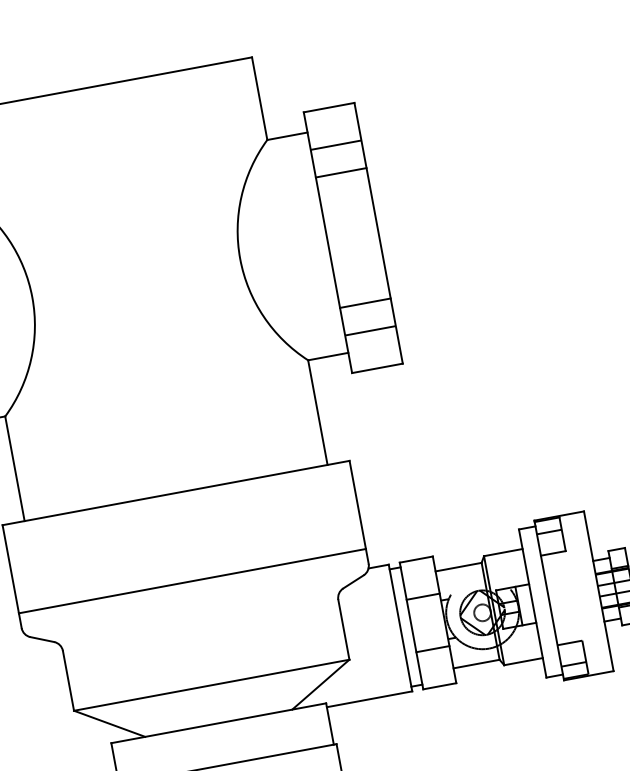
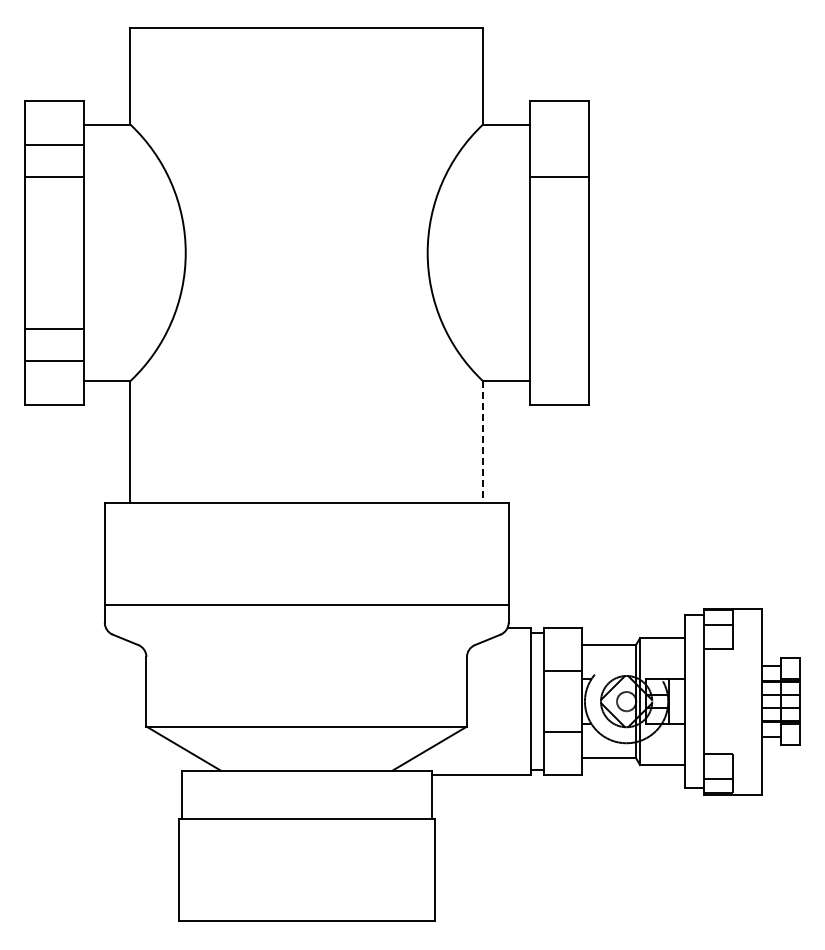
line: (335, 145) -> (558, 144), removed
line: (364, 303) -> (558, 328), removed
line: (369, 330) -> (558, 360), removed
line: (318, 412) -> (483, 441), solid -> dashed

